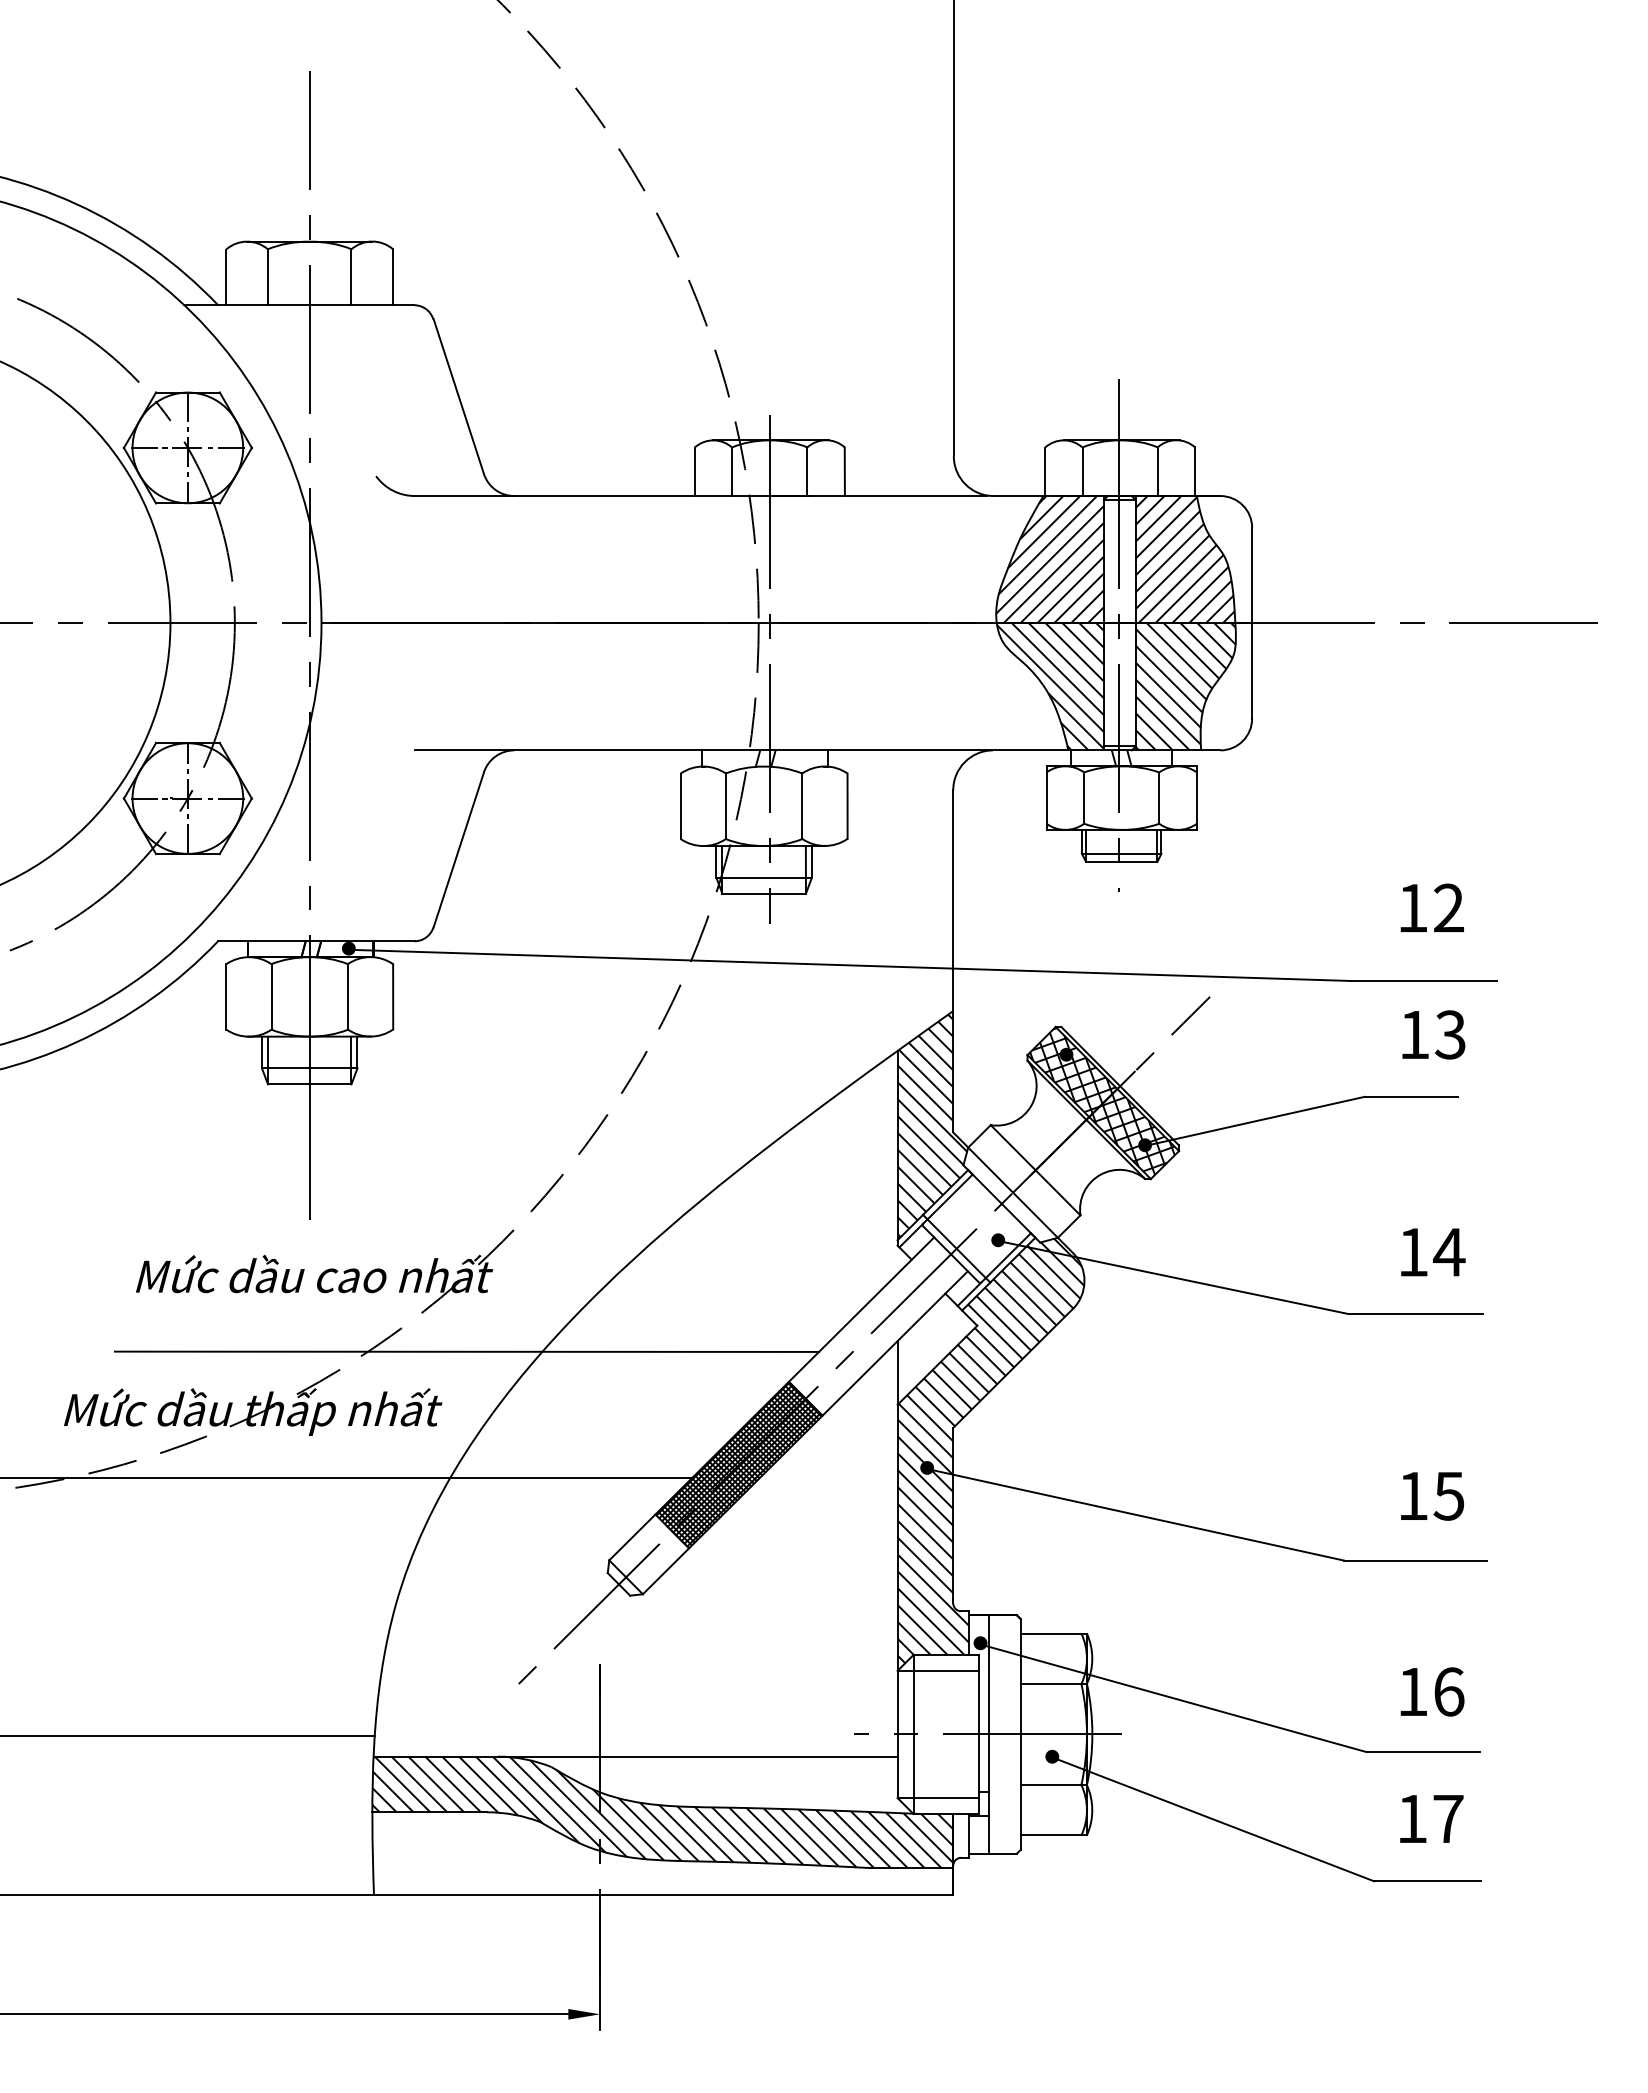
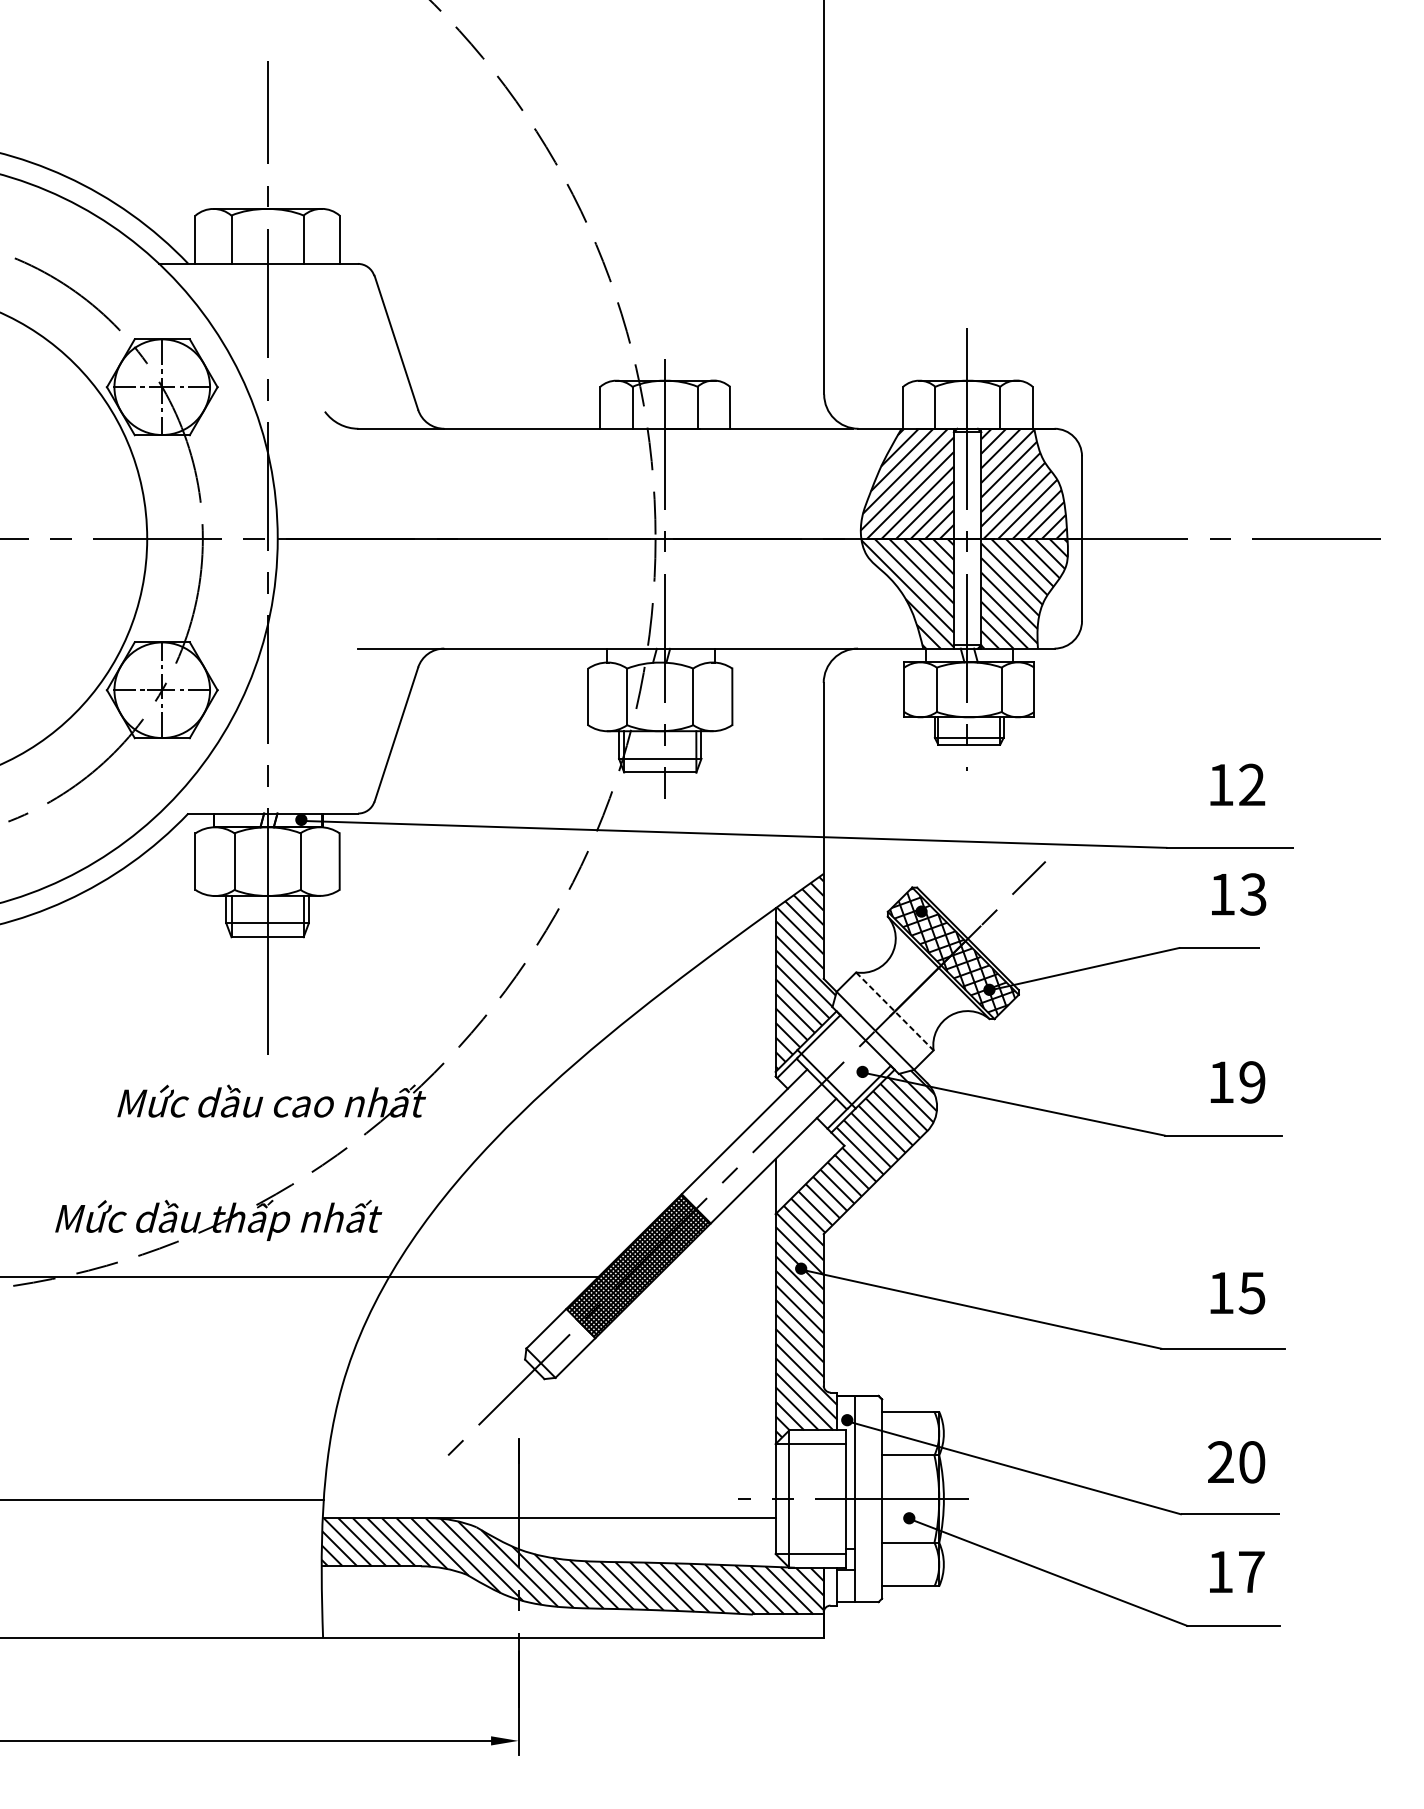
line: (1035, 1170) -> (894, 1011), solid -> dashed
text: (1449, 1251) -> (1252, 1081), 14 -> 19
line: (466, 1351) -> (403, 1168), removed
text: (1431, 1691) -> (1237, 1461), 16 -> 20

